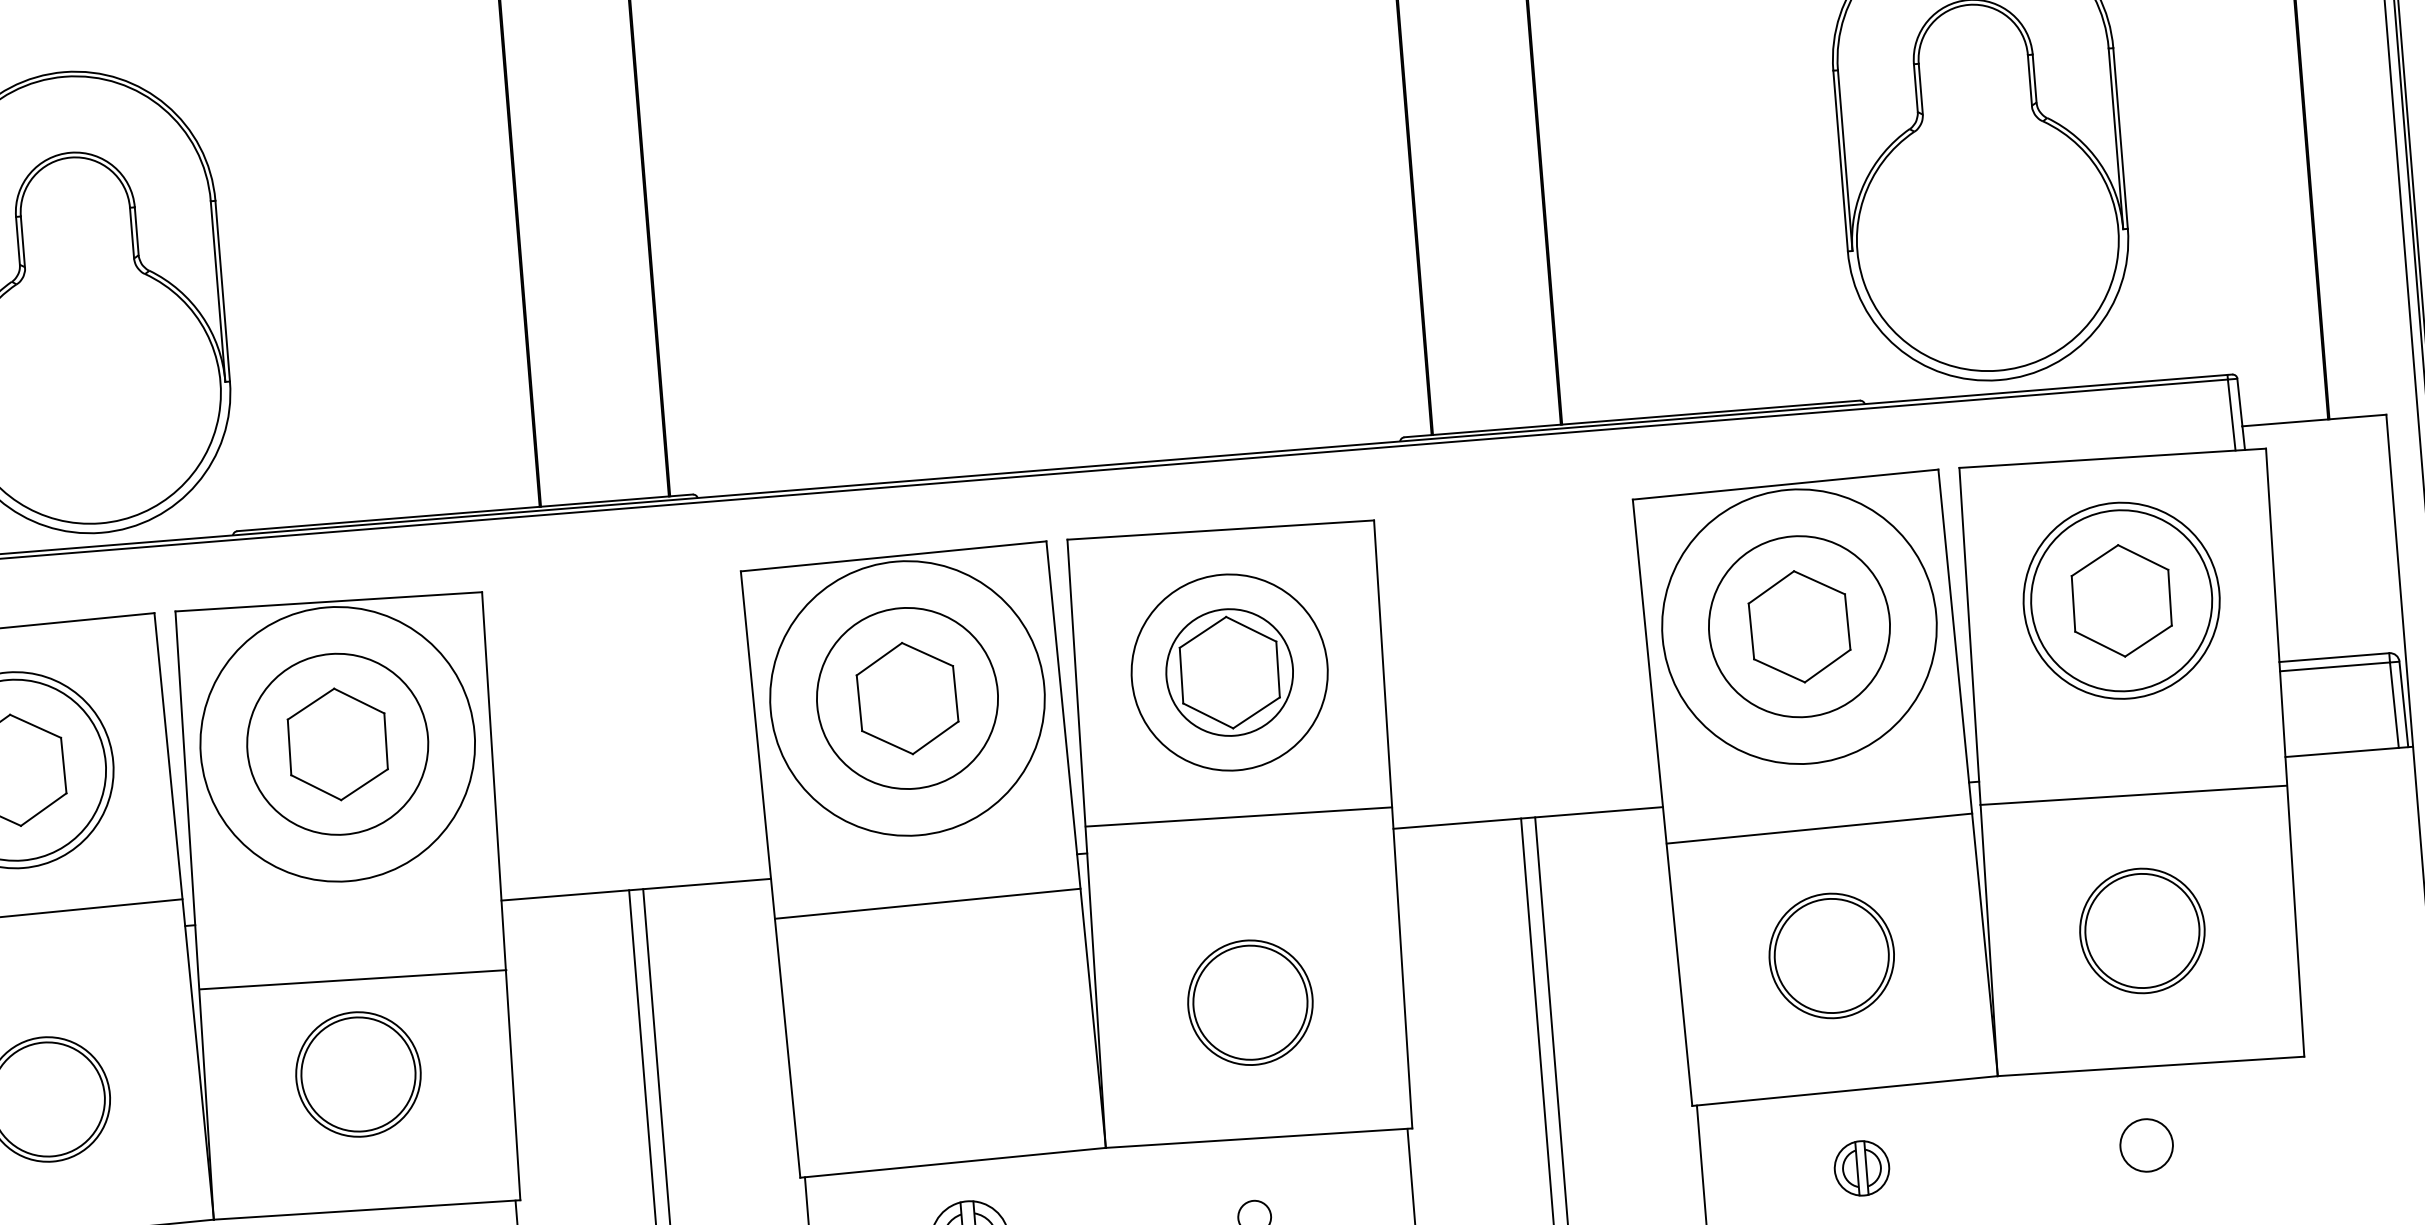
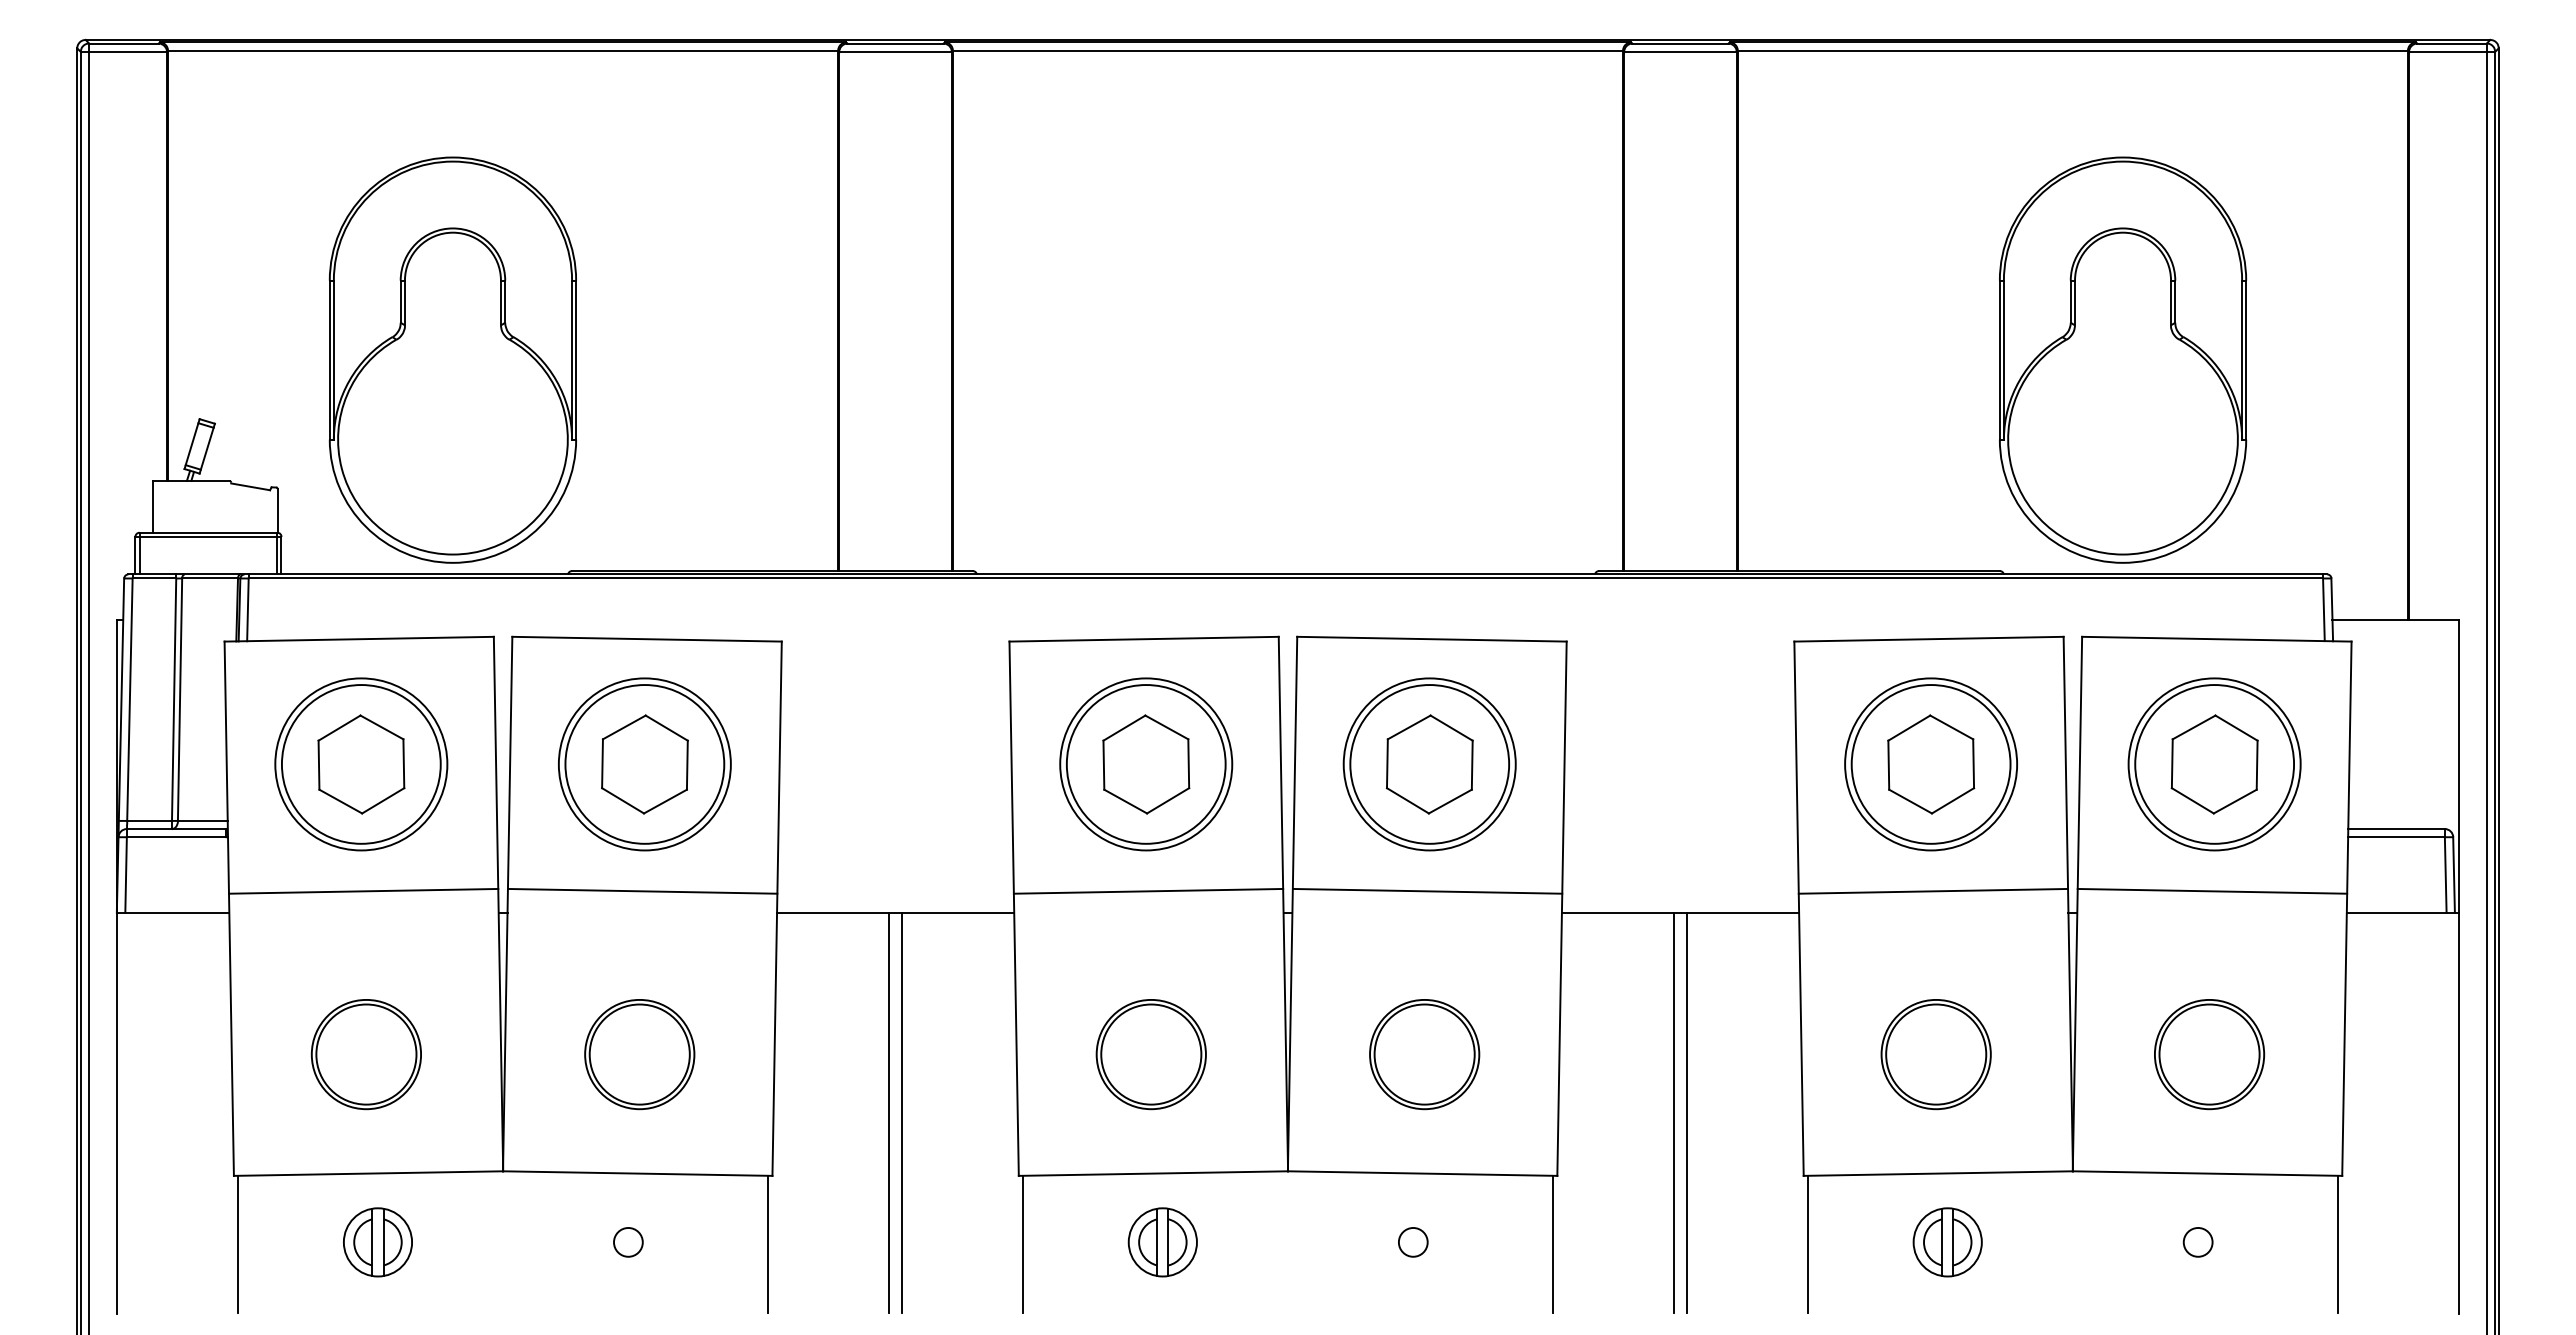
circle: (1799, 626) -> (1931, 764), size x0.71
circle: (1229, 672) -> (1429, 764), size x1.43
circle: (907, 698) -> (1146, 764), size x0.71
circle: (337, 744) -> (644, 764), size x0.71
line: (2133, 794) -> (2212, 890), moved
line: (1819, 827) -> (1933, 890), moved
line: (927, 902) -> (1148, 890), moved
line: (352, 978) -> (642, 890), moved
part: (938, 1027) -> (1150, 1054), added
line: (2305, 1135) -> (2337, 1244), added
circle: (2145, 1144) -> (2197, 1241), size x0.62
part: (1861, 1168) -> (1947, 1242), size x1.43

